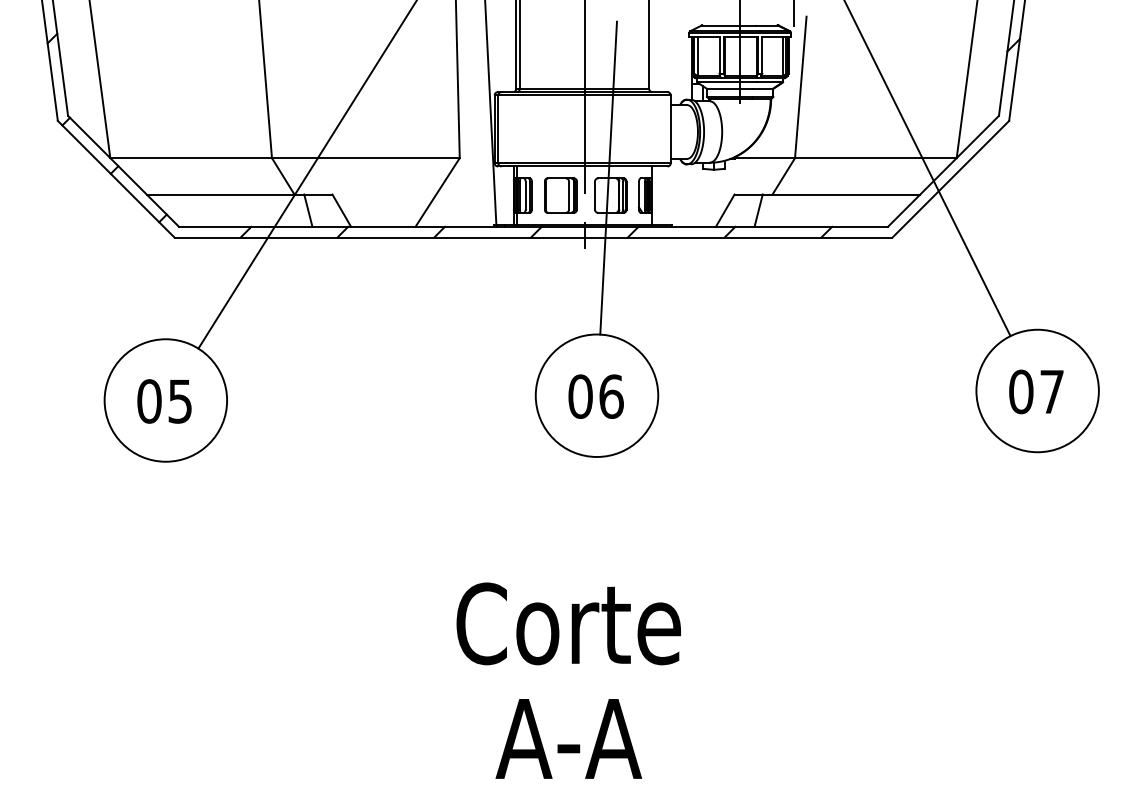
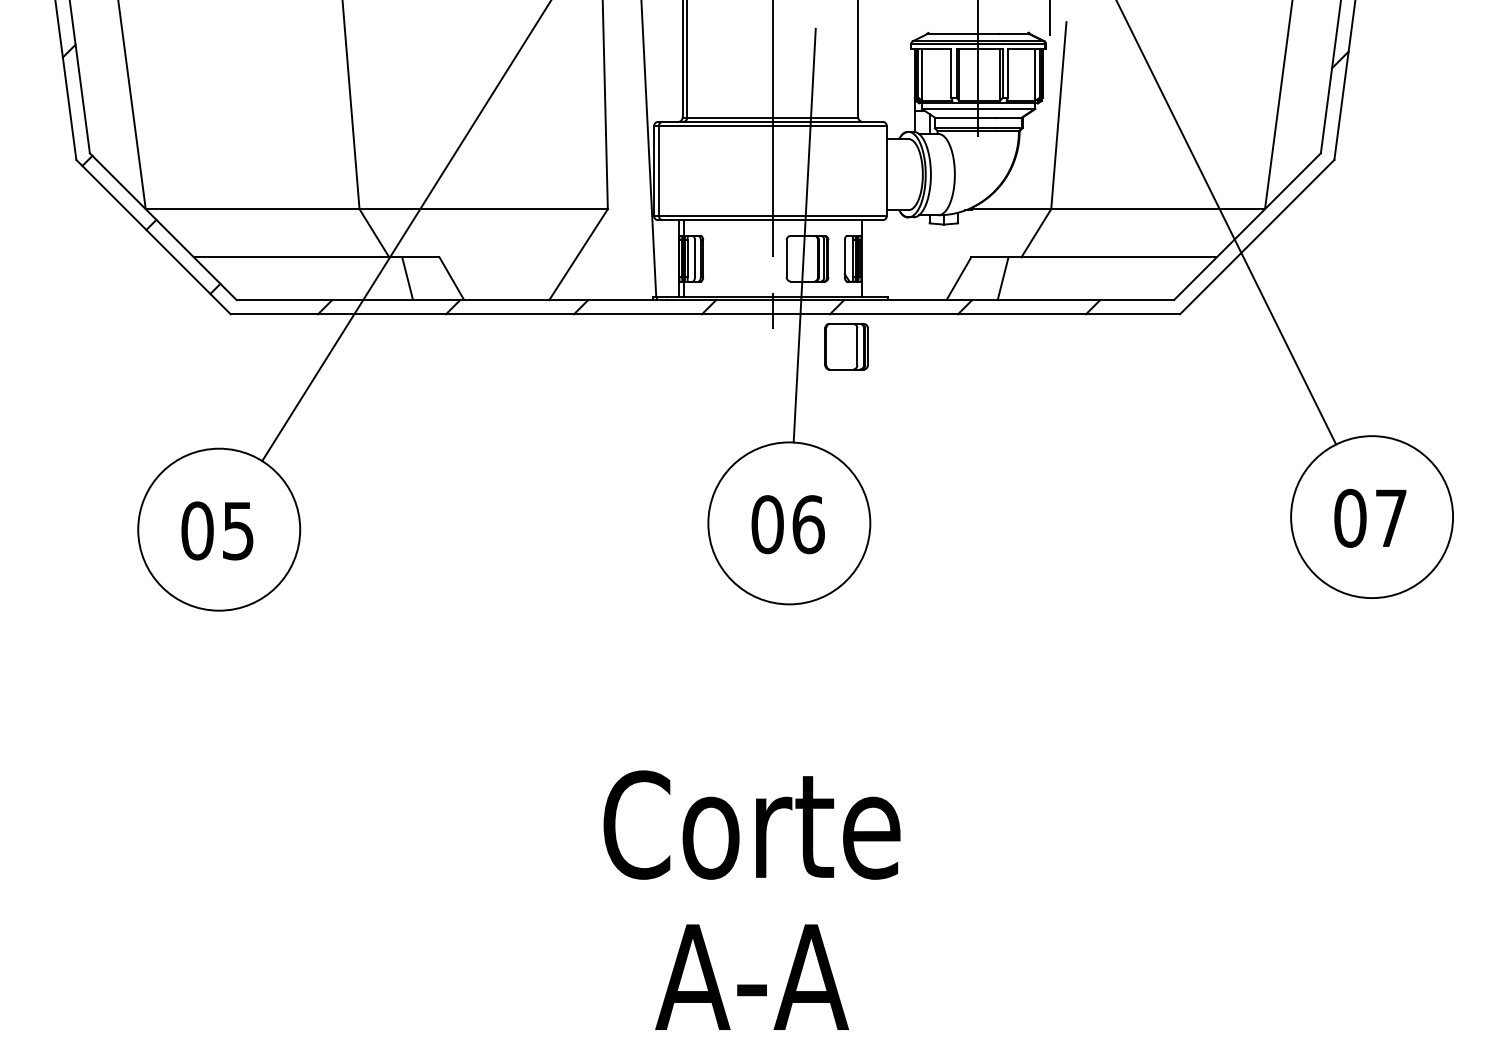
part: (560, 195) -> (846, 346), moved

